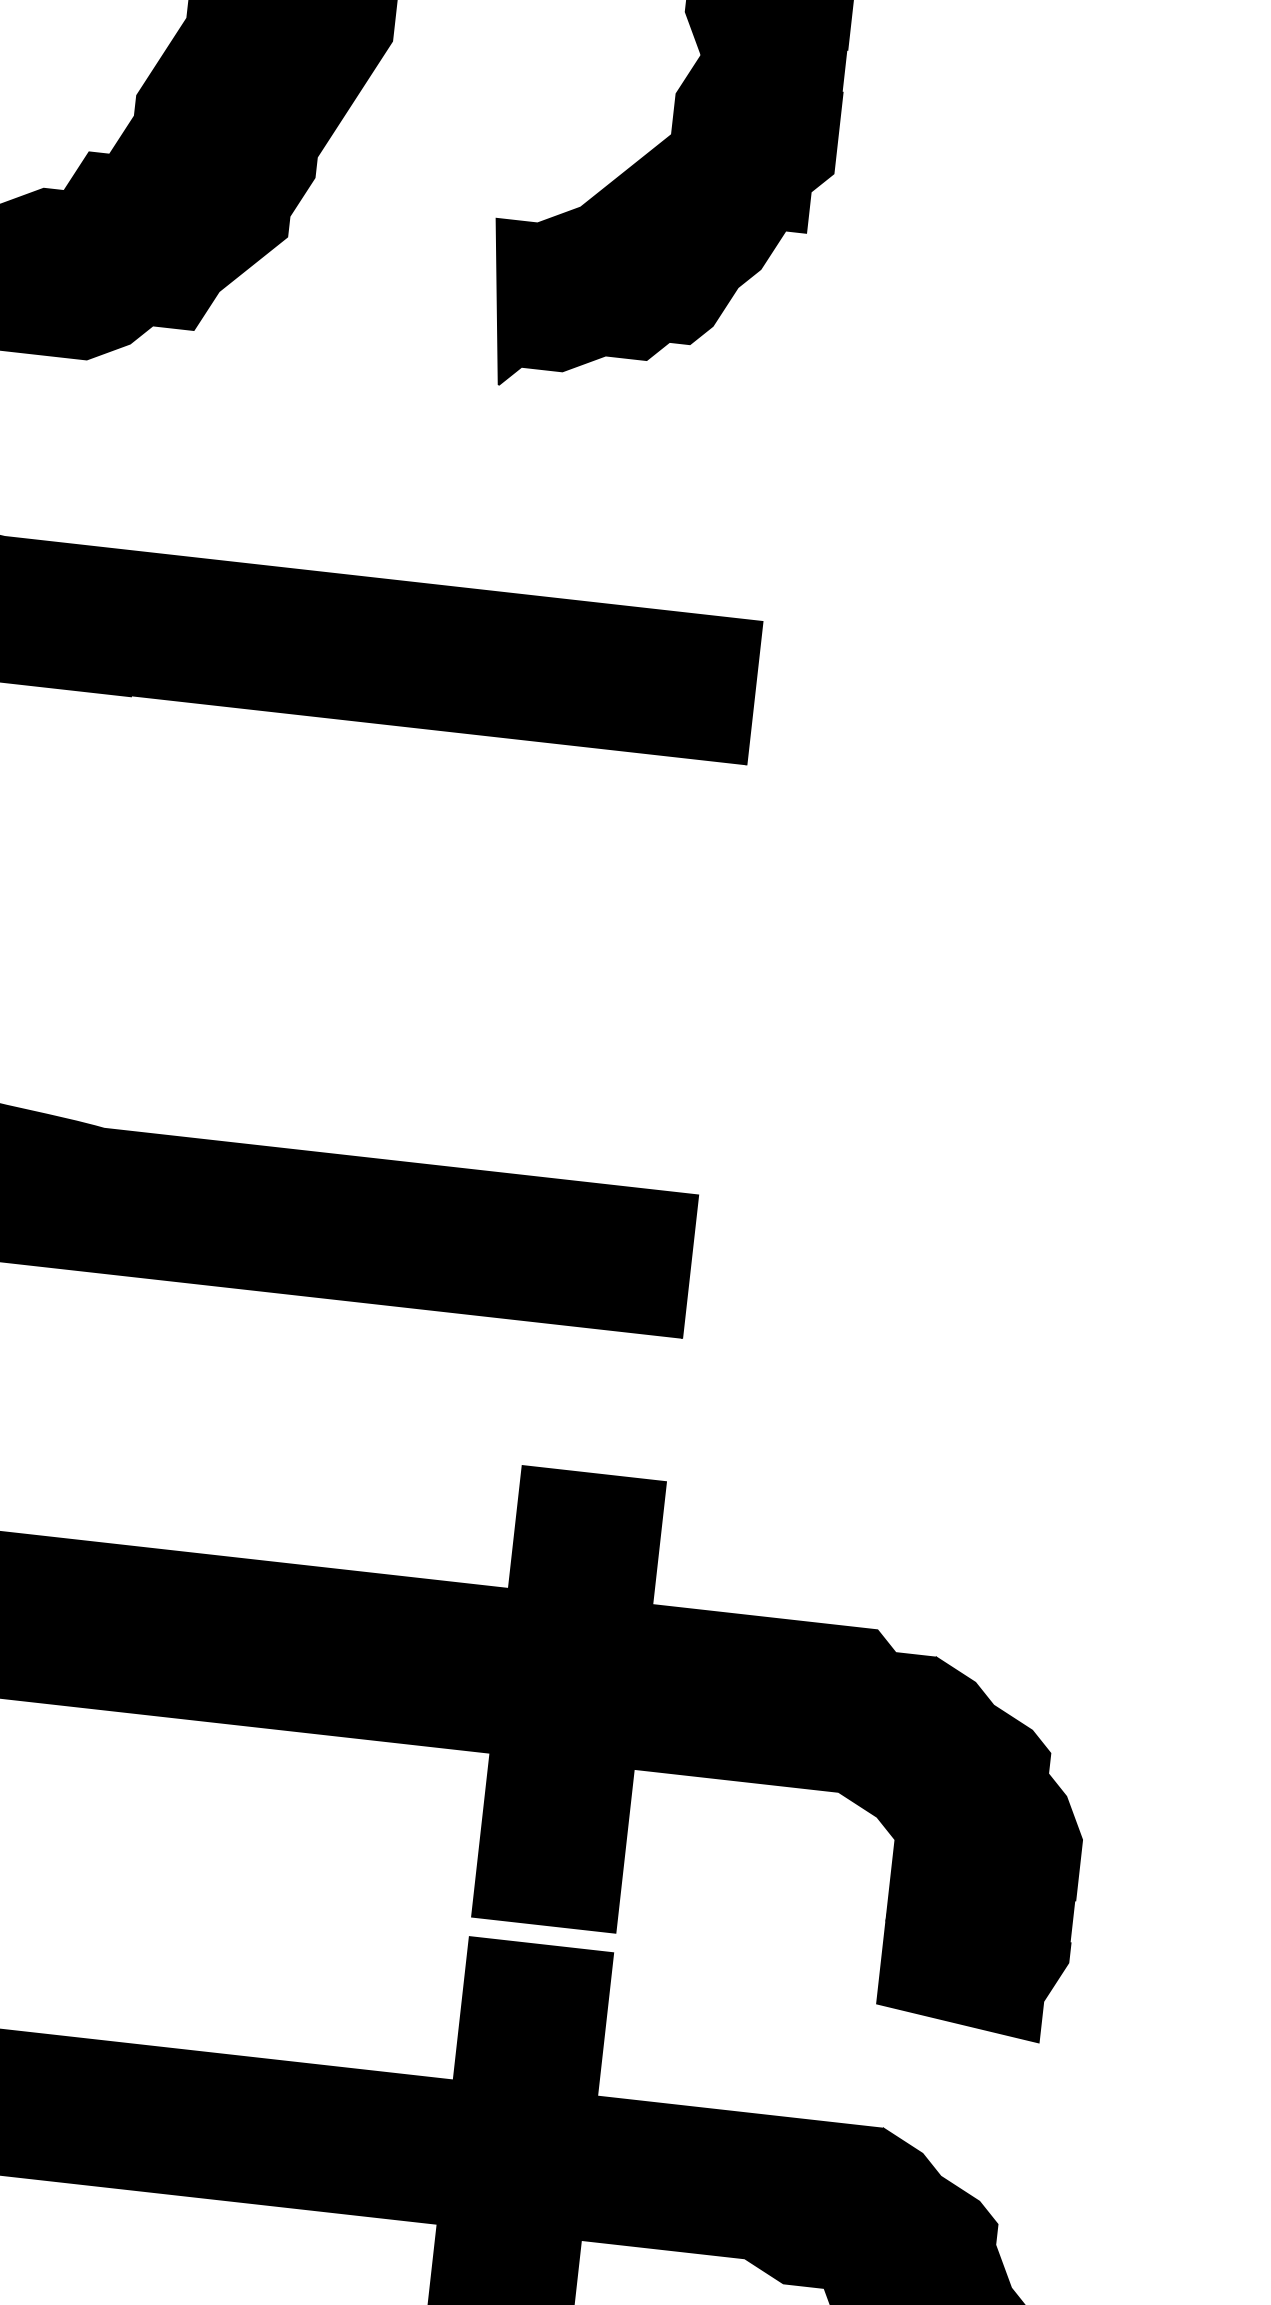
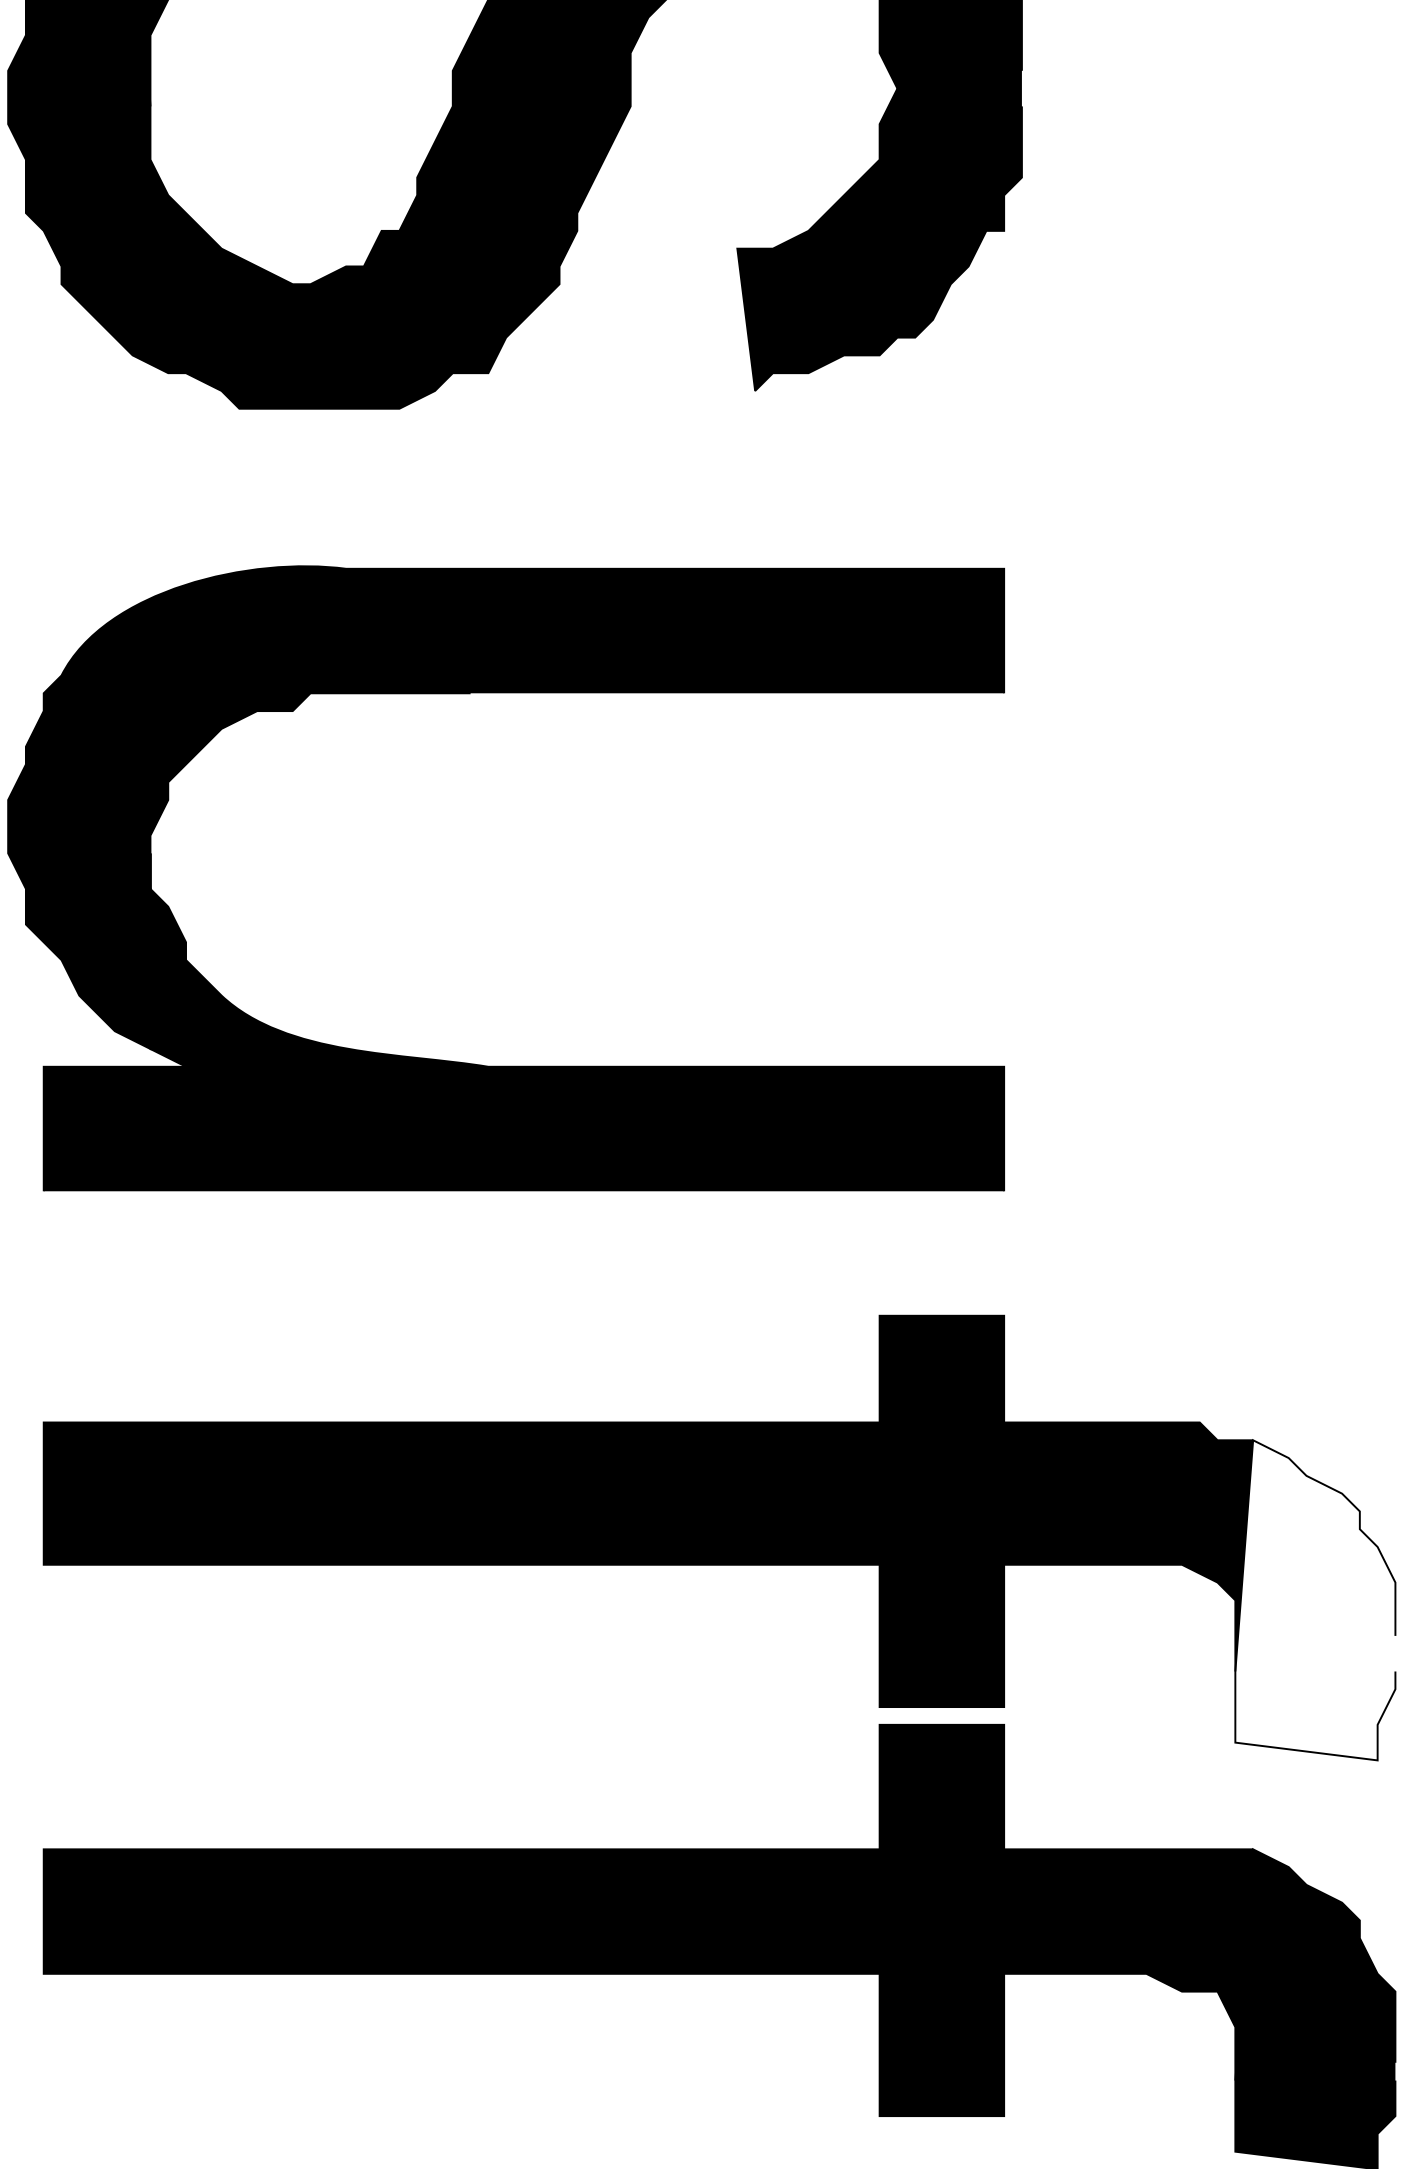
fill: (987, 1850) -> (1315, 1600), removed

